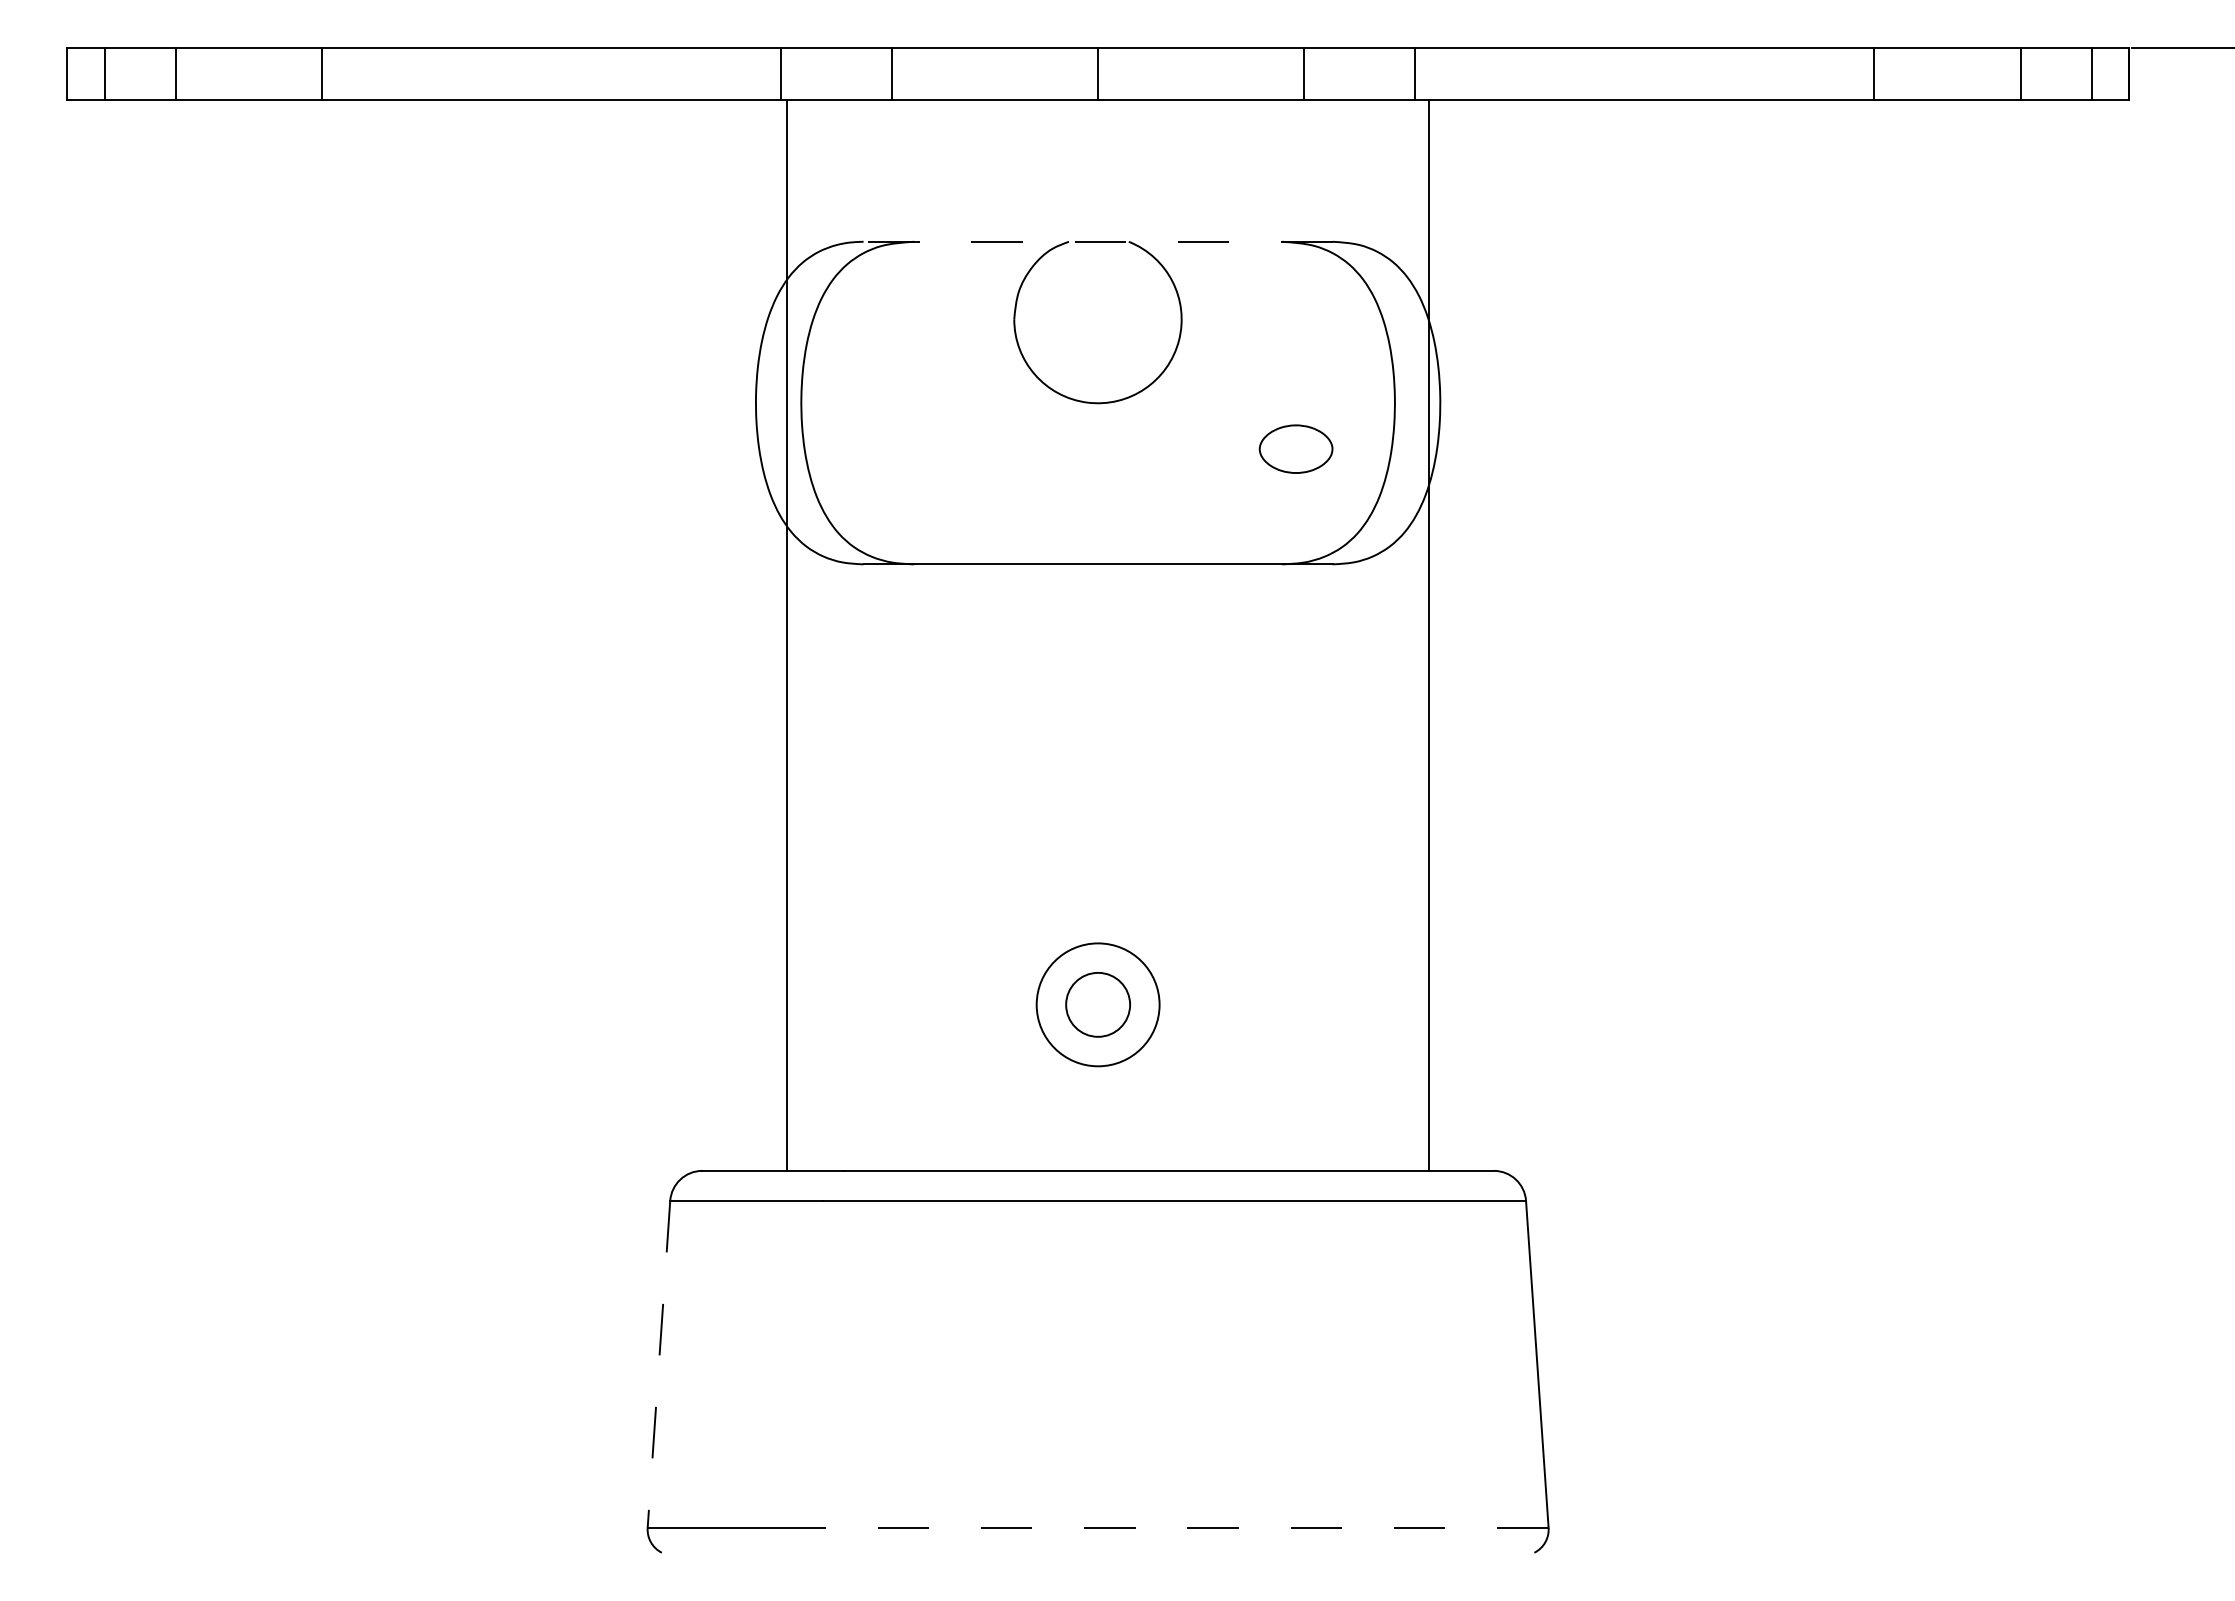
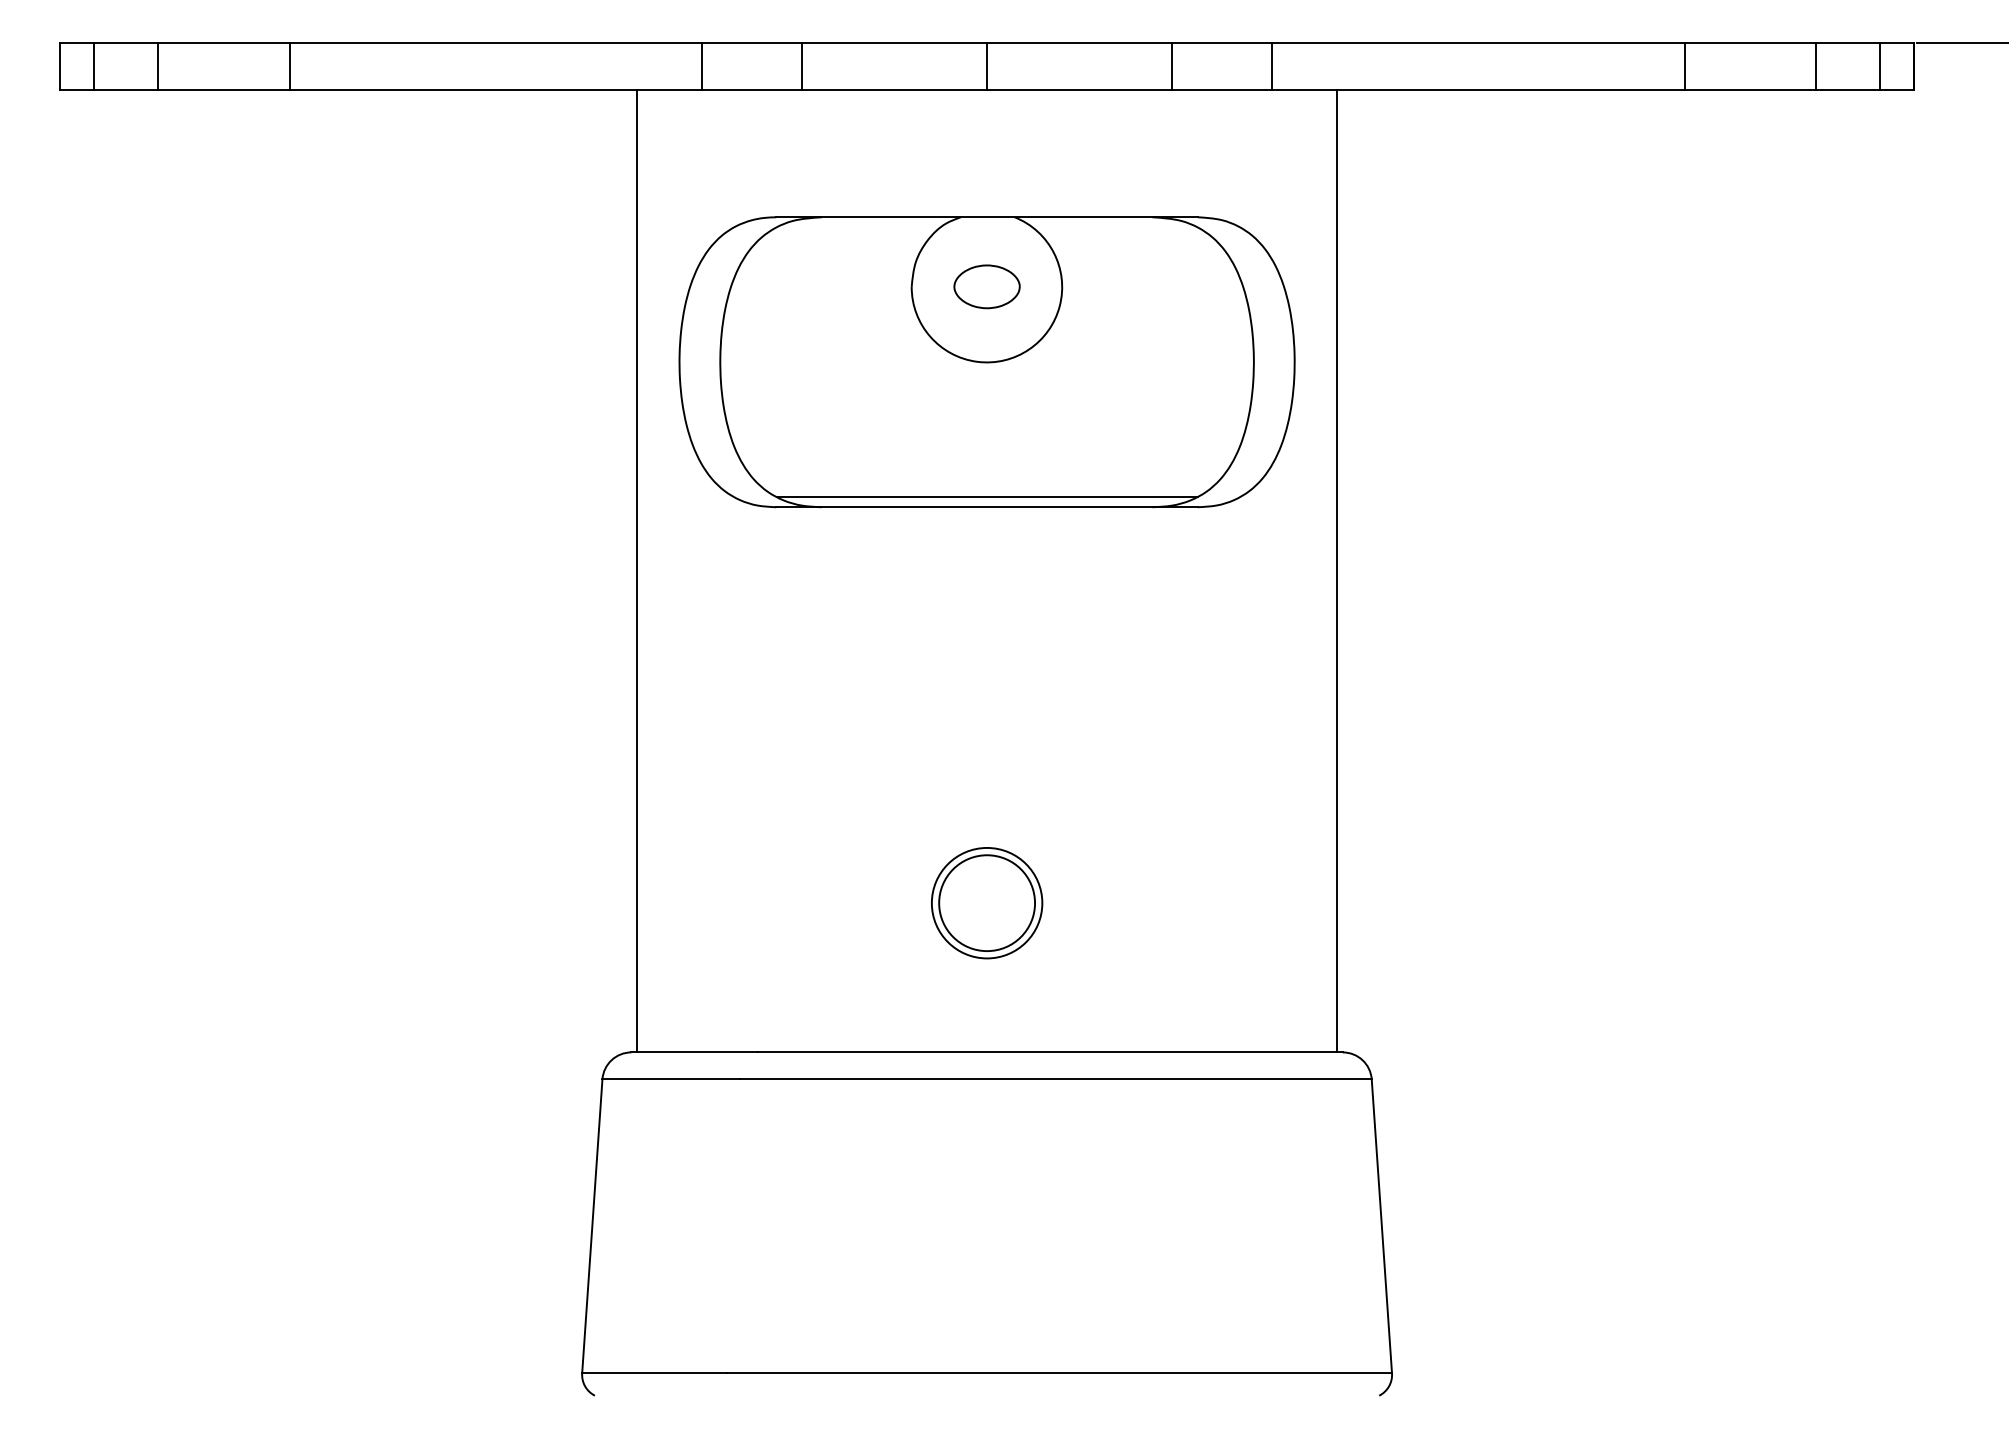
line: (1098, 241) -> (987, 217), dashed -> solid
part: (1295, 448) -> (986, 286), moved
line: (1098, 553) -> (987, 497), added
line: (786, 634) -> (636, 570), moved
line: (1429, 634) -> (1337, 570), moved
circle: (1097, 1004) -> (986, 902), size x1.67
line: (658, 1364) -> (591, 1226), dashed -> solid
line: (1178, 1527) -> (1059, 1373), dashed -> solid

